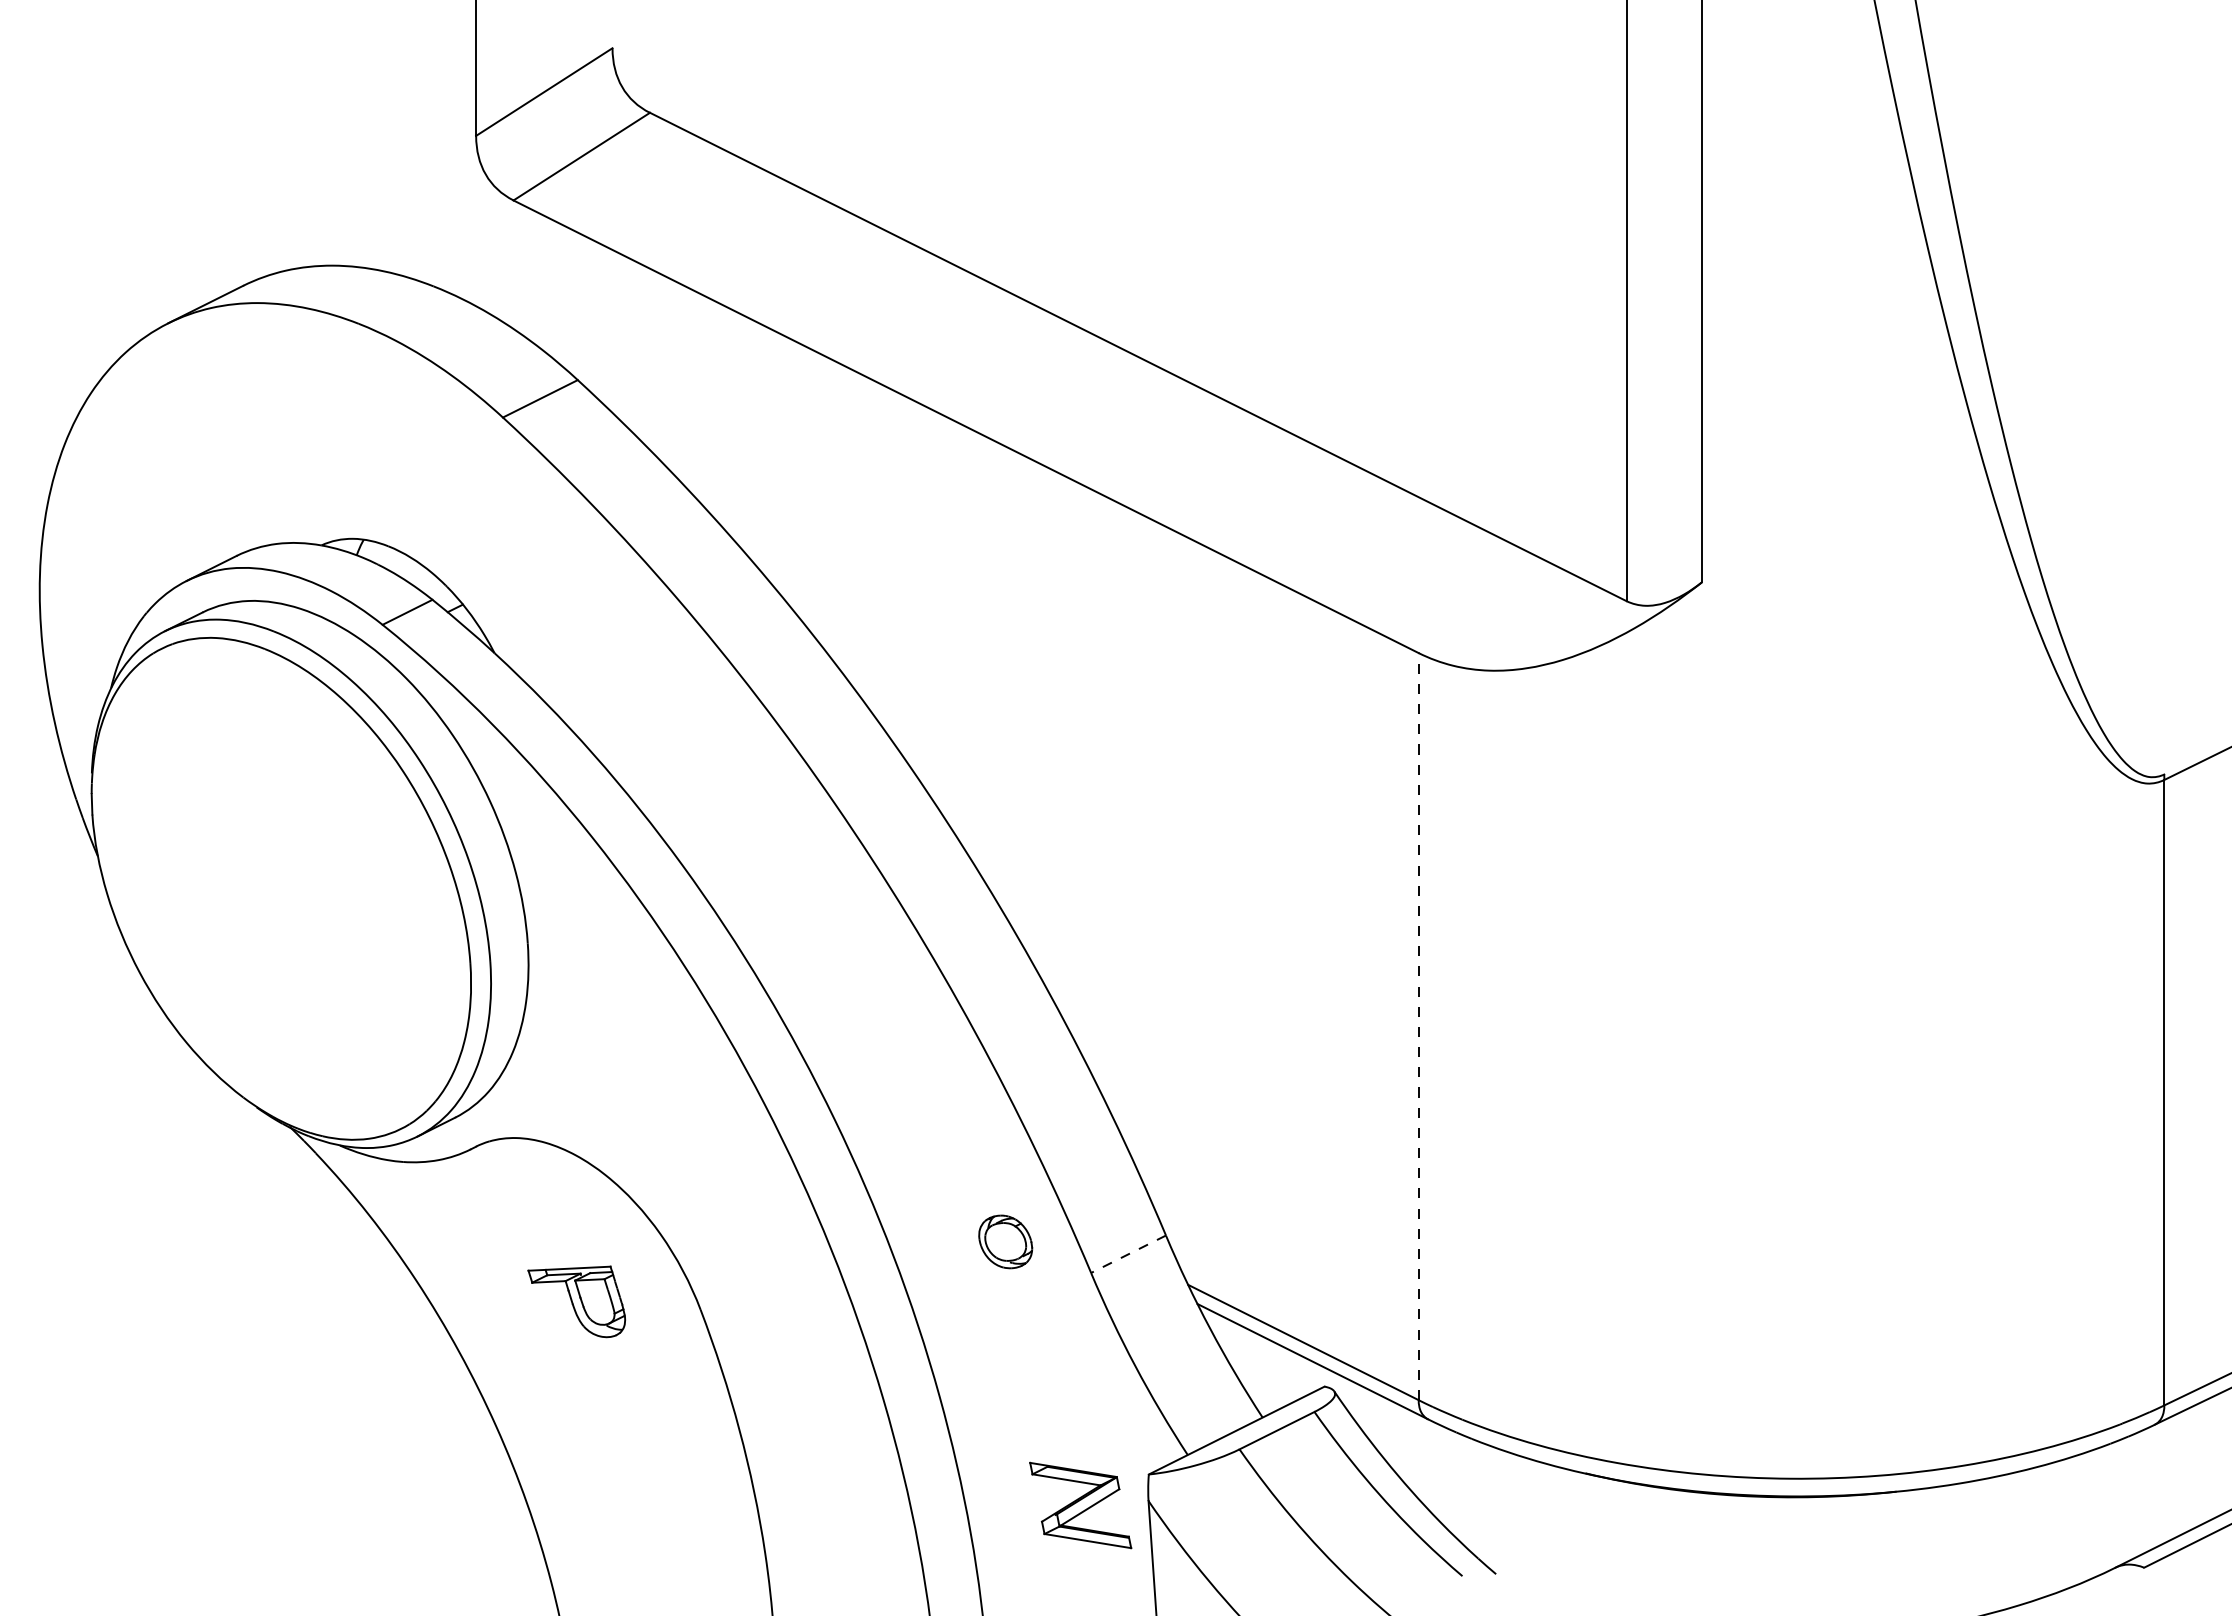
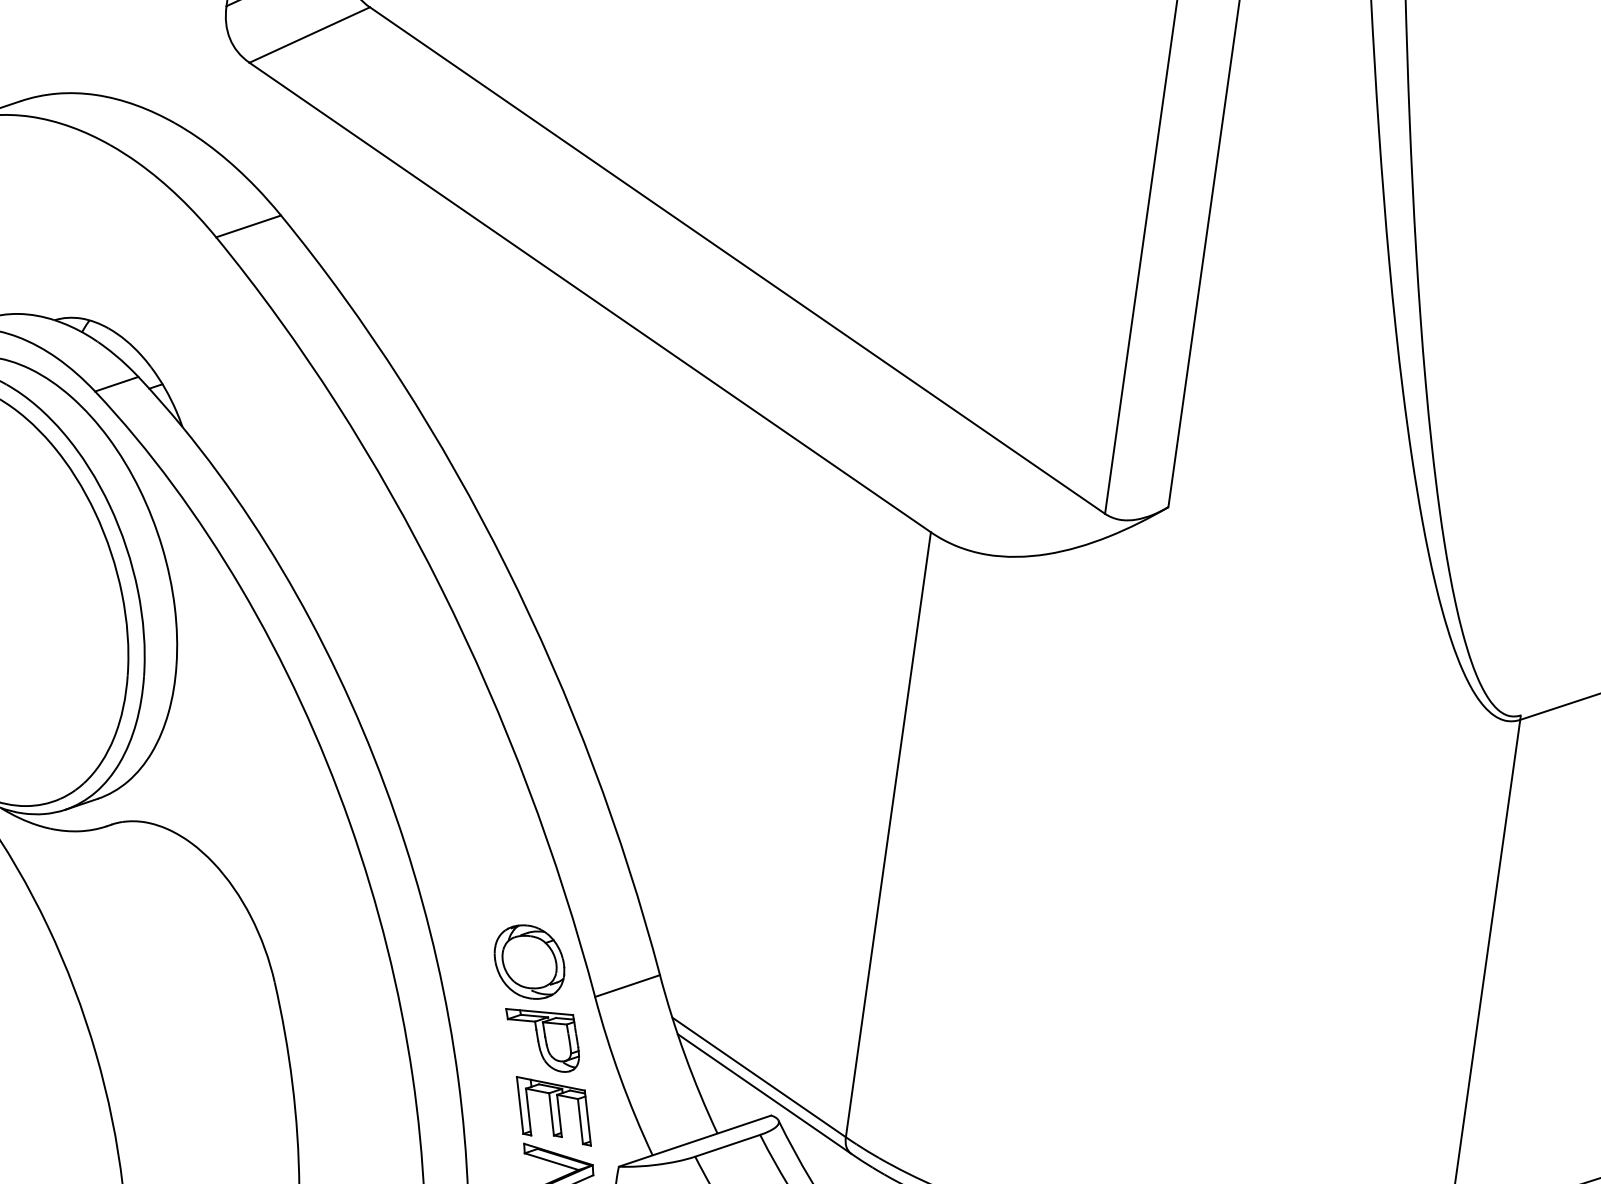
line: (1418, 1026) -> (888, 834), dashed -> solid
part: (1005, 1241) -> (529, 961), size x1.67
line: (1128, 1254) -> (627, 986), dashed -> solid
part: (576, 1301) -> (541, 1039), moved
part: (1060, 1418) -> (553, 1111), added

